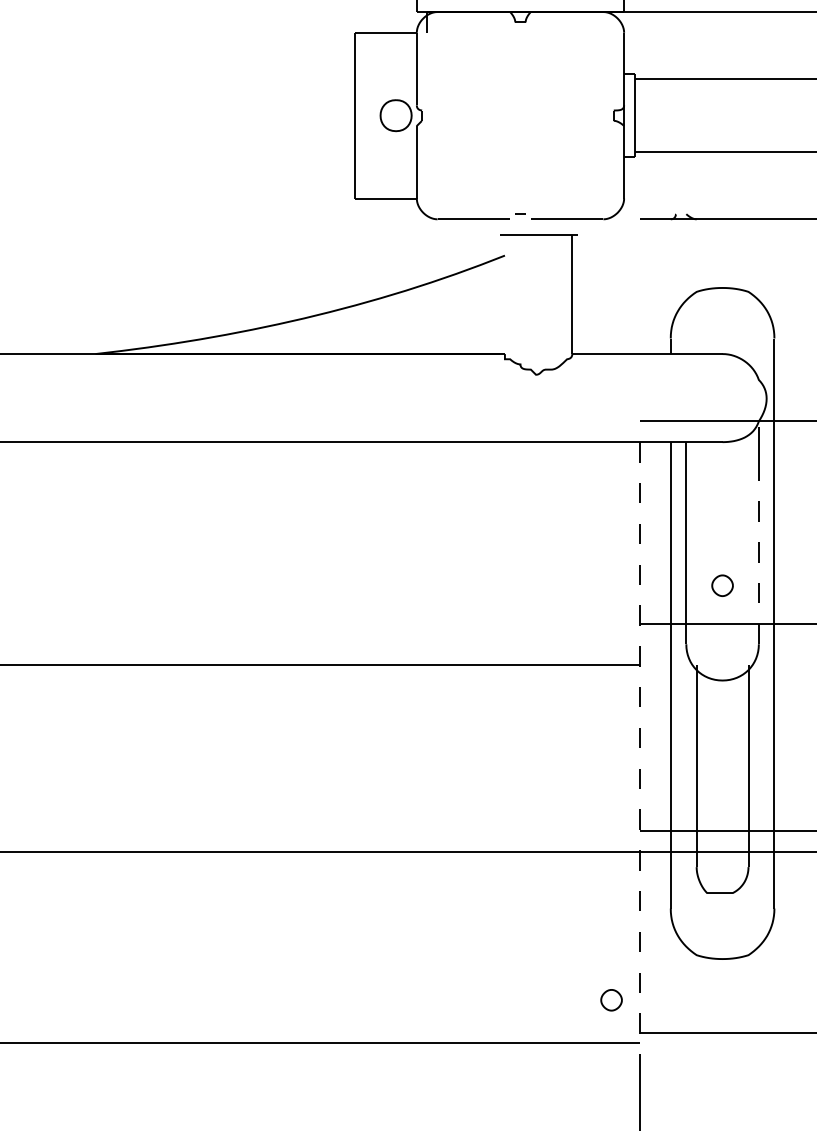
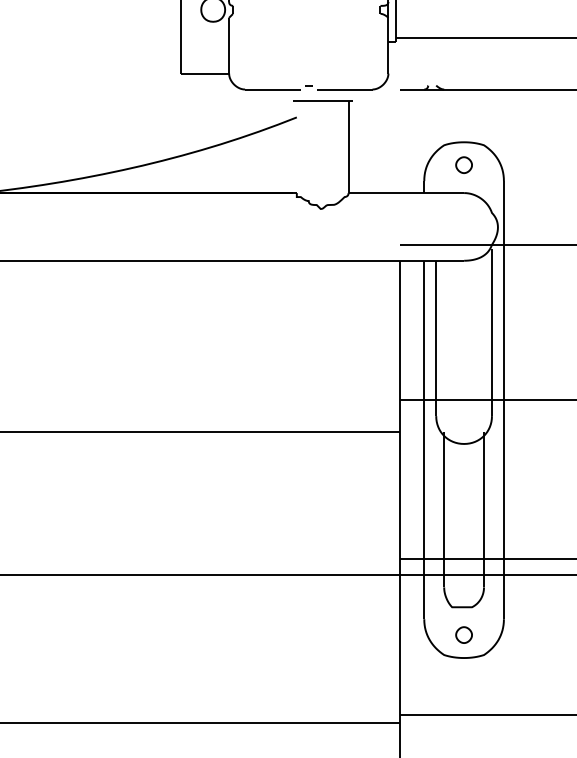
line: (758, 558) -> (491, 350), dashed -> solid
part: (722, 585) -> (464, 164), moved
line: (639, 753) -> (400, 500), dashed -> solid
part: (611, 1000) -> (464, 635), moved

